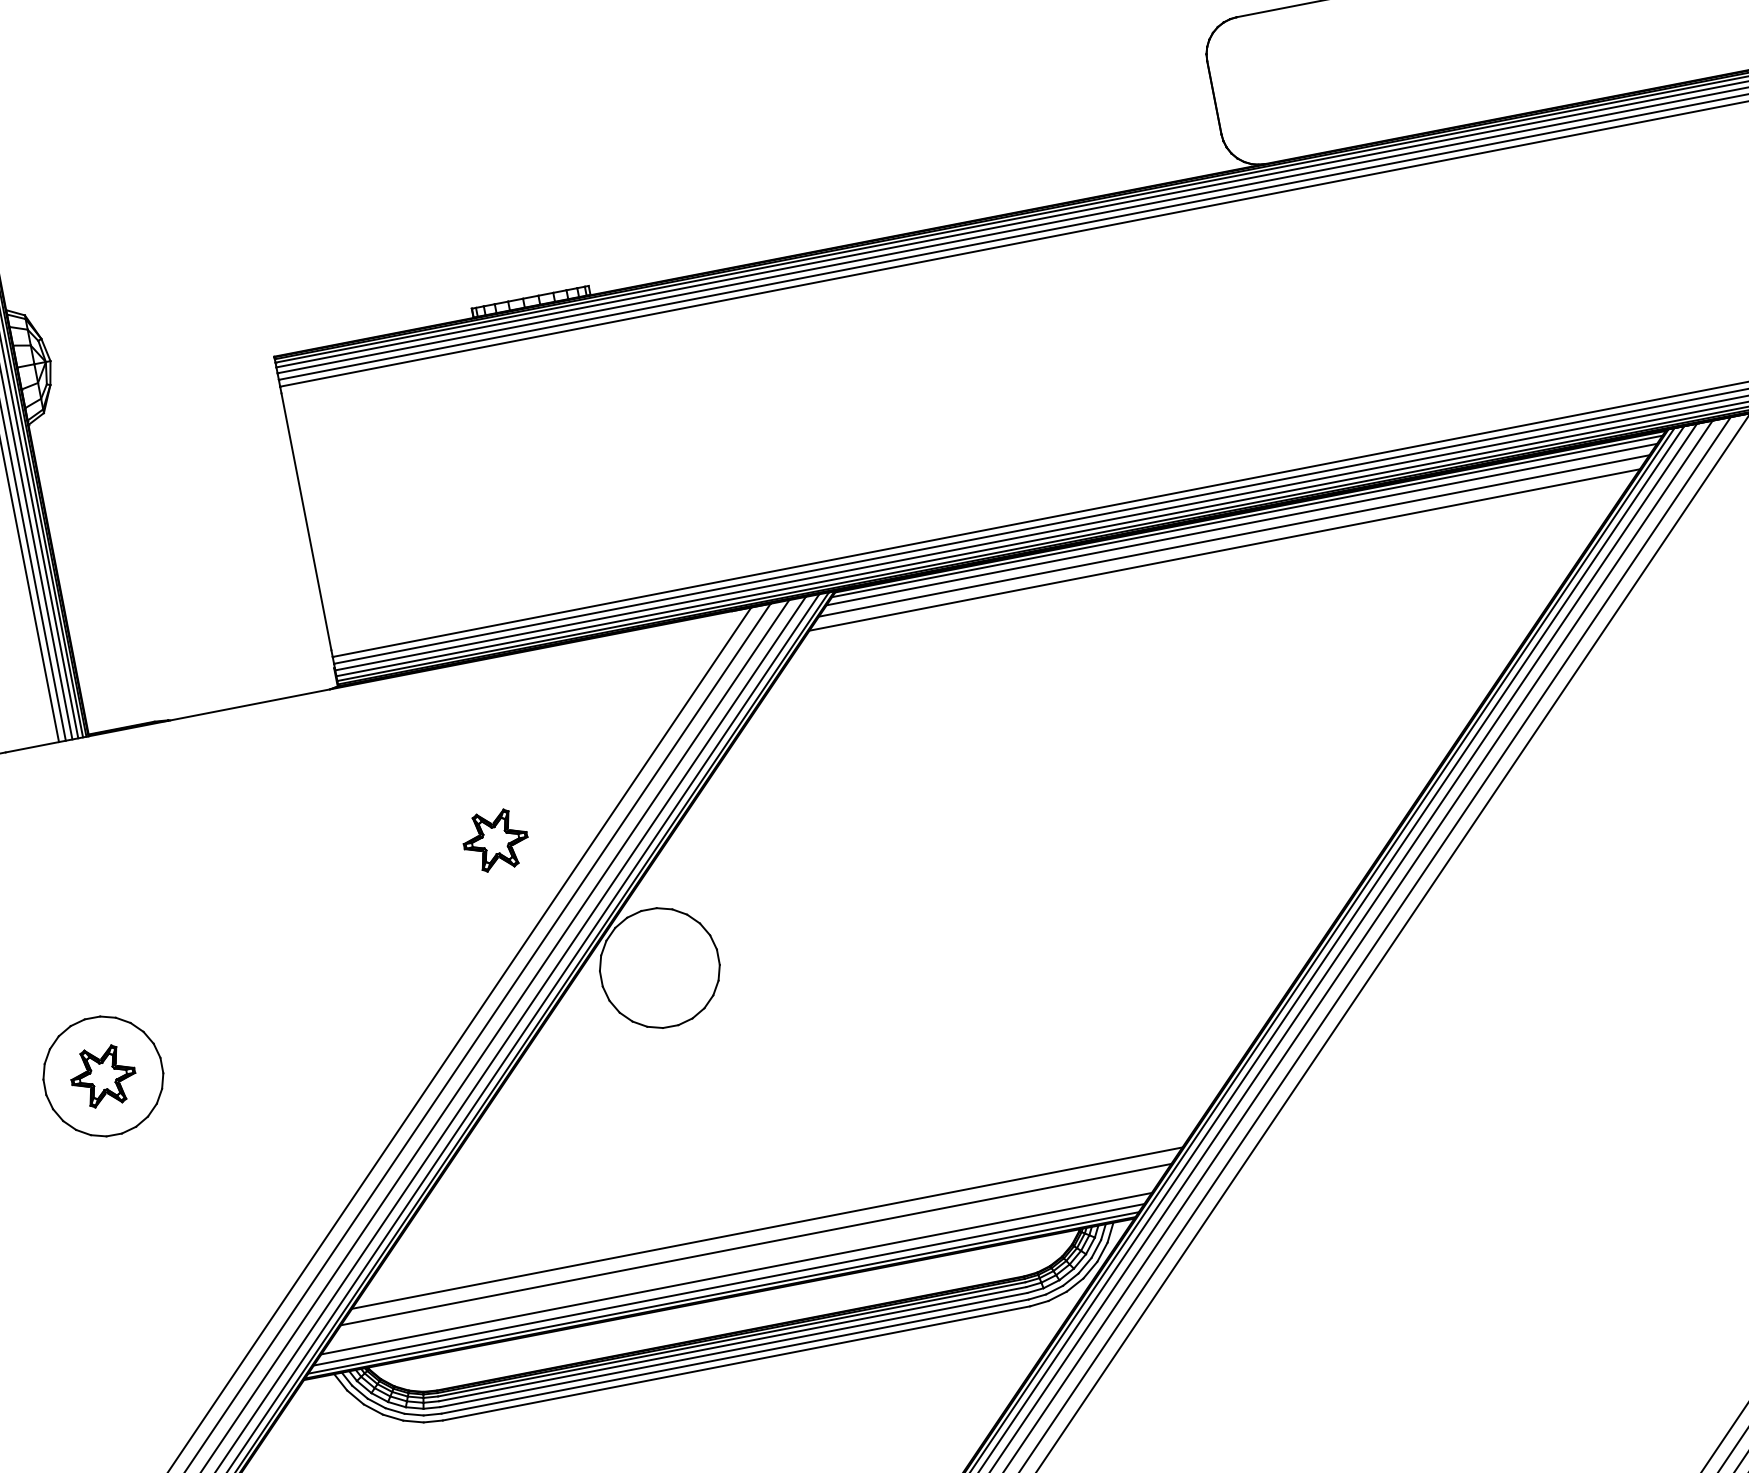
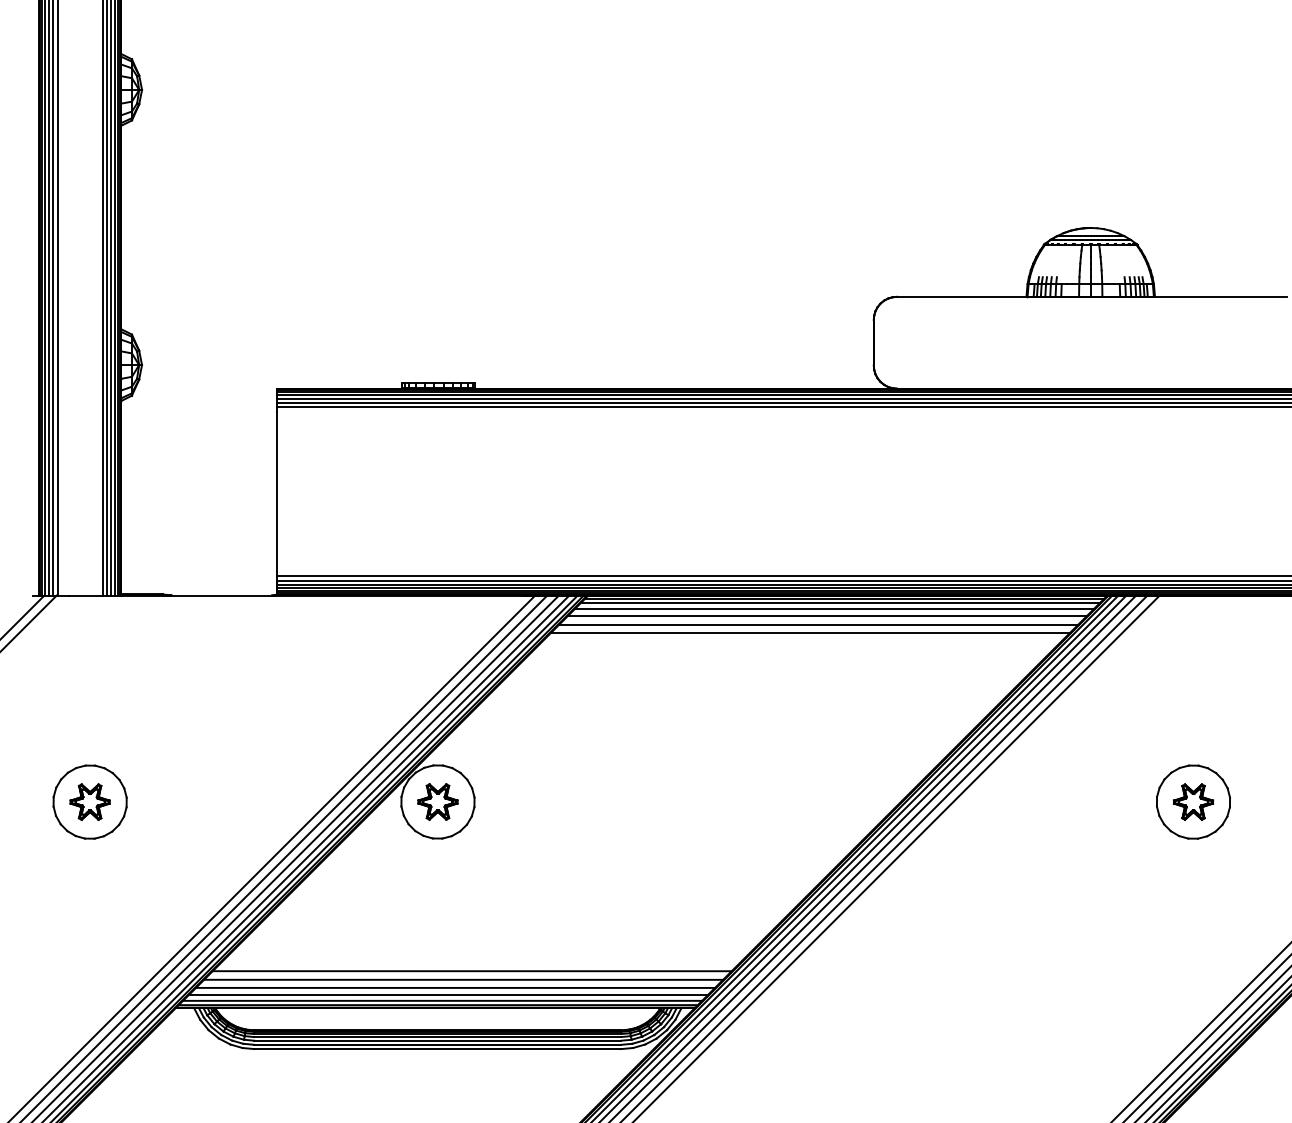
line: (1213, 565) -> (818, 624), added
line: (1201, 582) -> (809, 633), added
part: (494, 839) -> (437, 801), moved
line: (745, 1259) -> (455, 987), added

